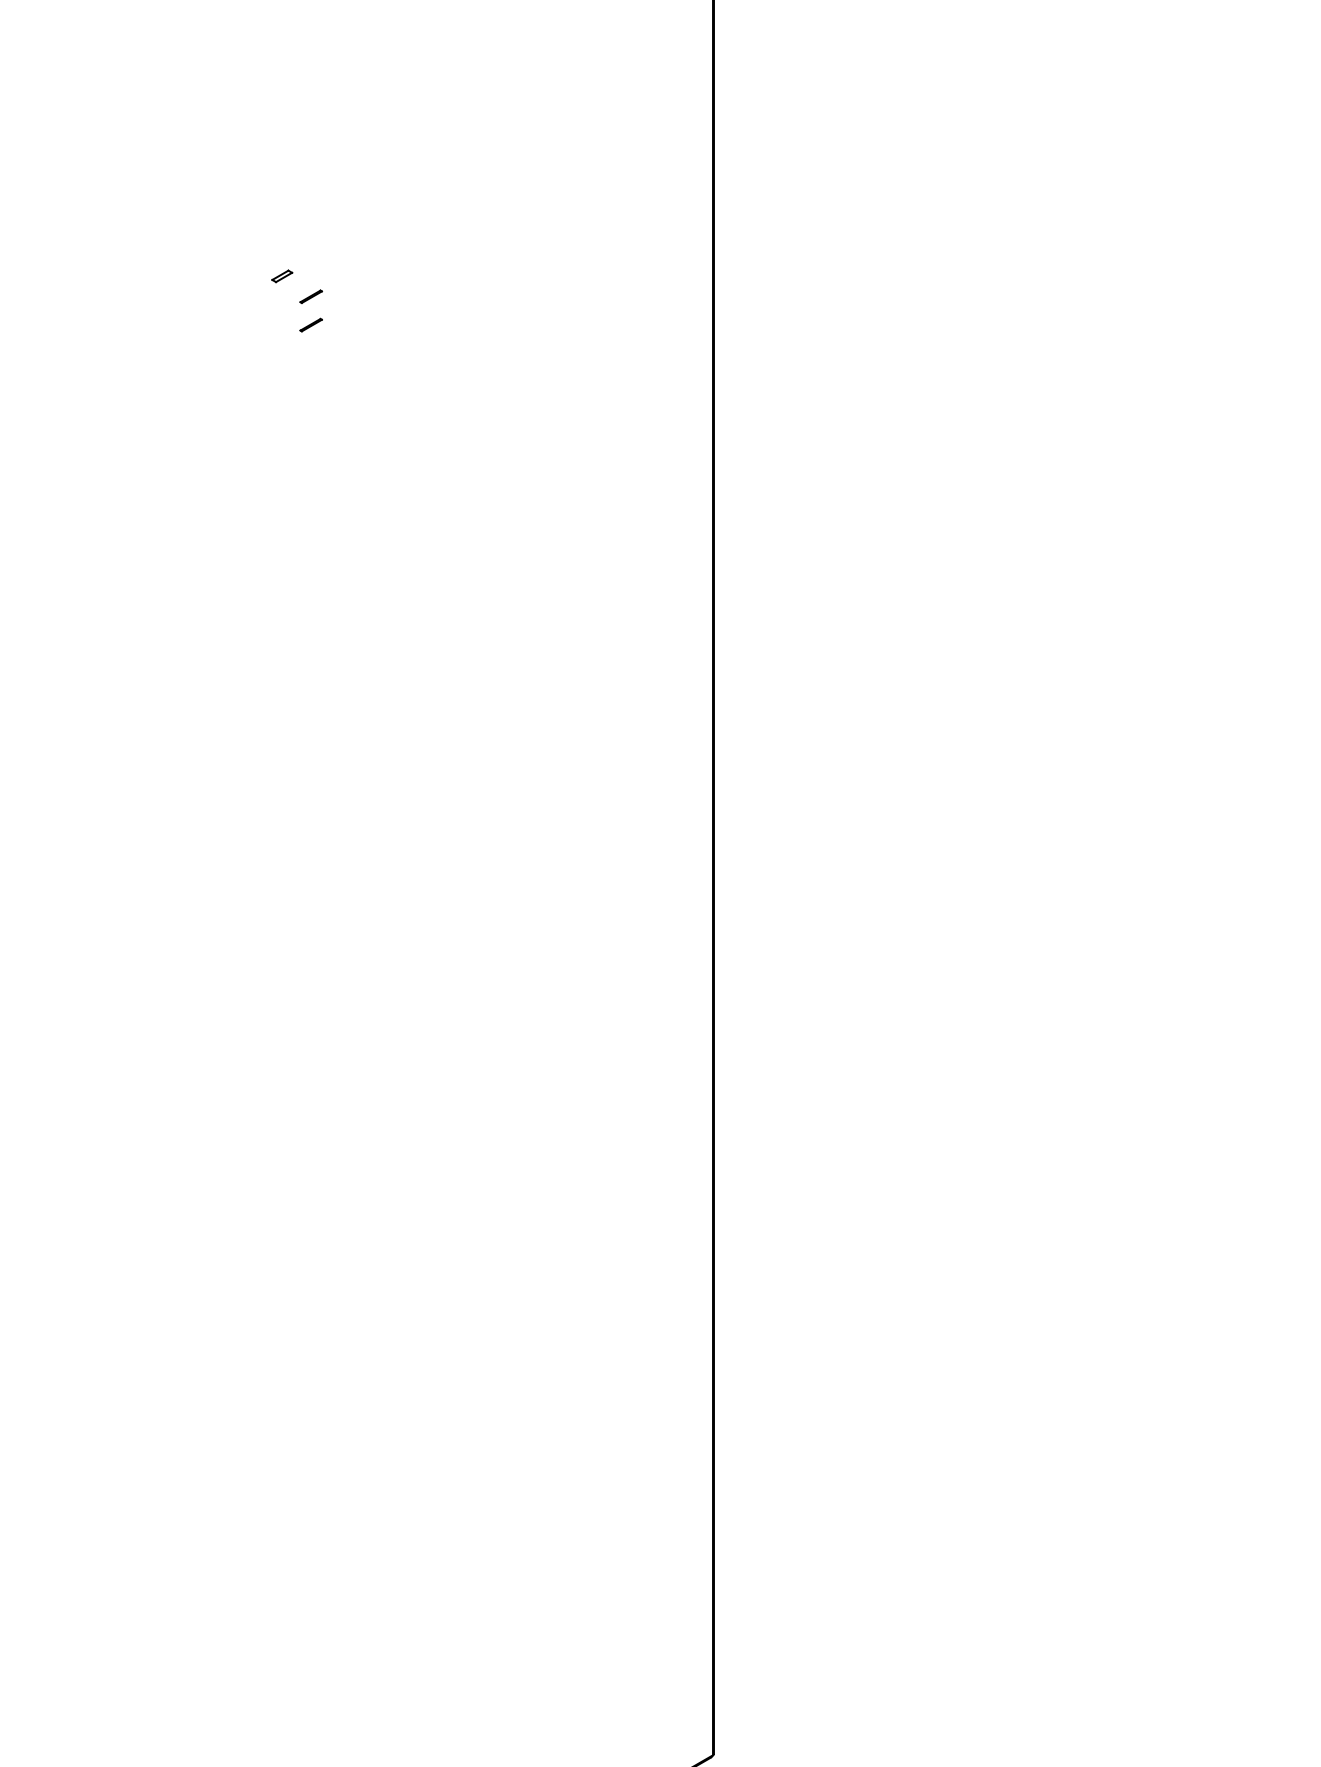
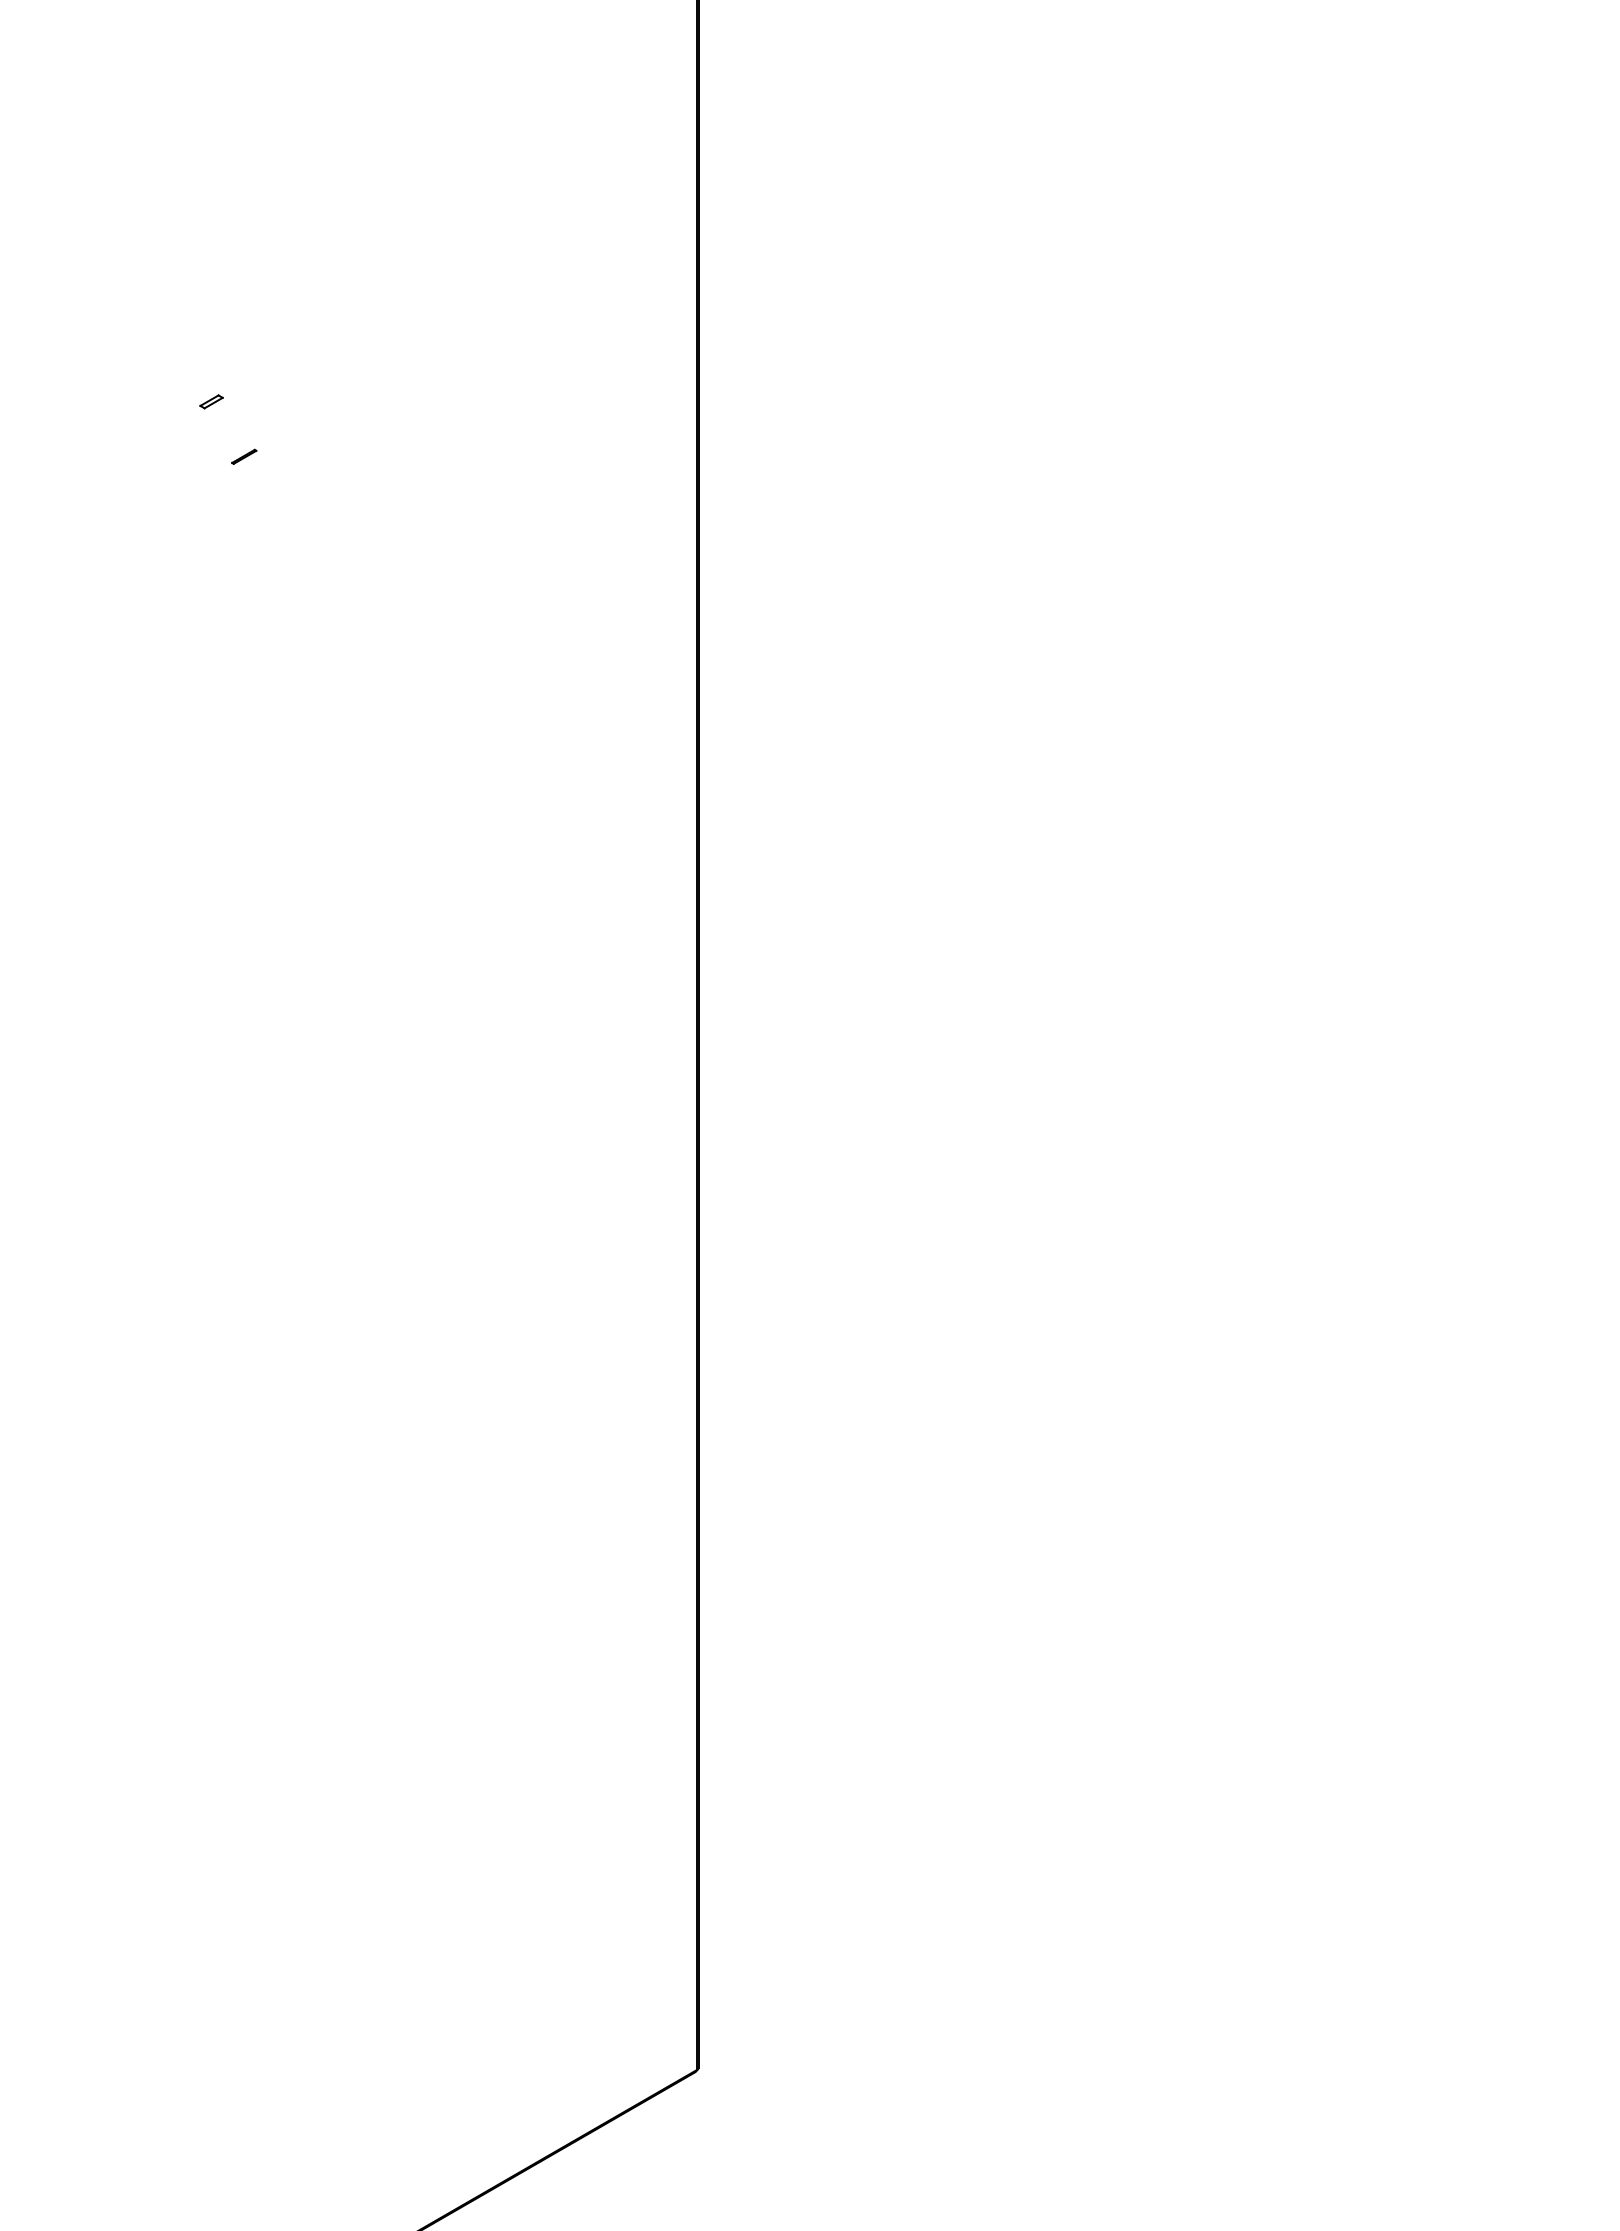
line: (311, 296) -> (244, 424), removed

